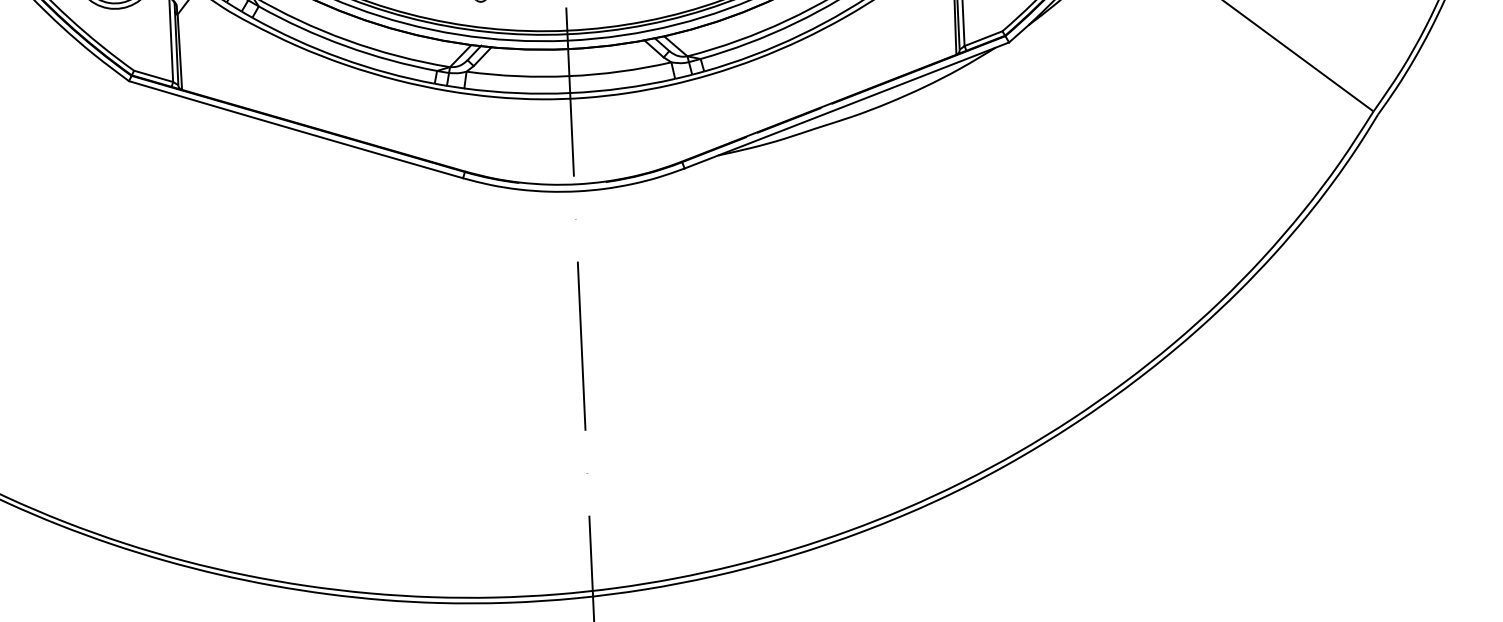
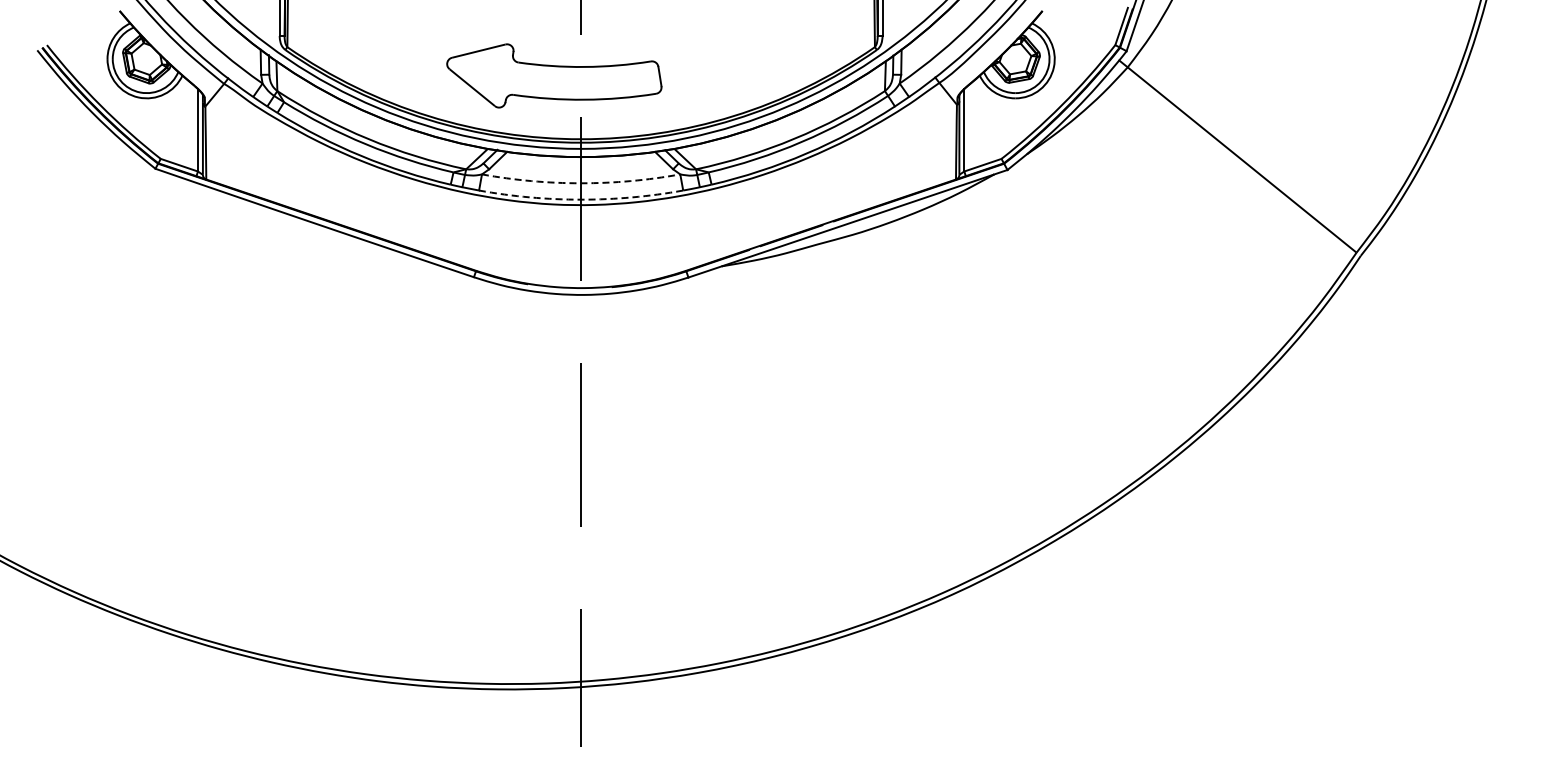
arc: (569, 76) -> (581, 183), solid -> dashed
arc: (570, 92) -> (581, 199), solid -> dashed

